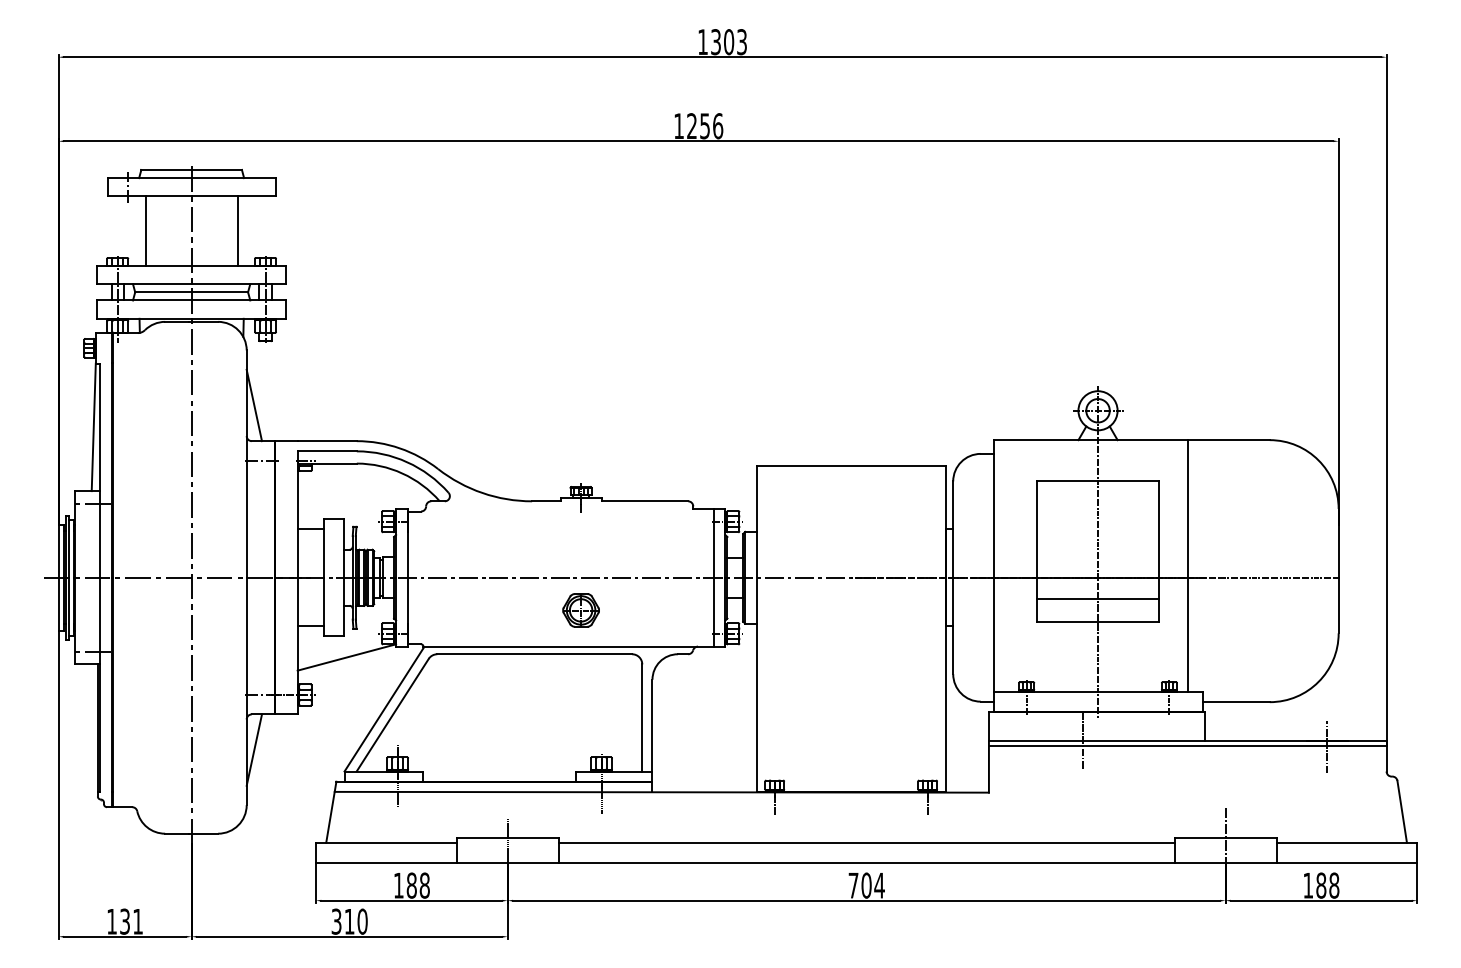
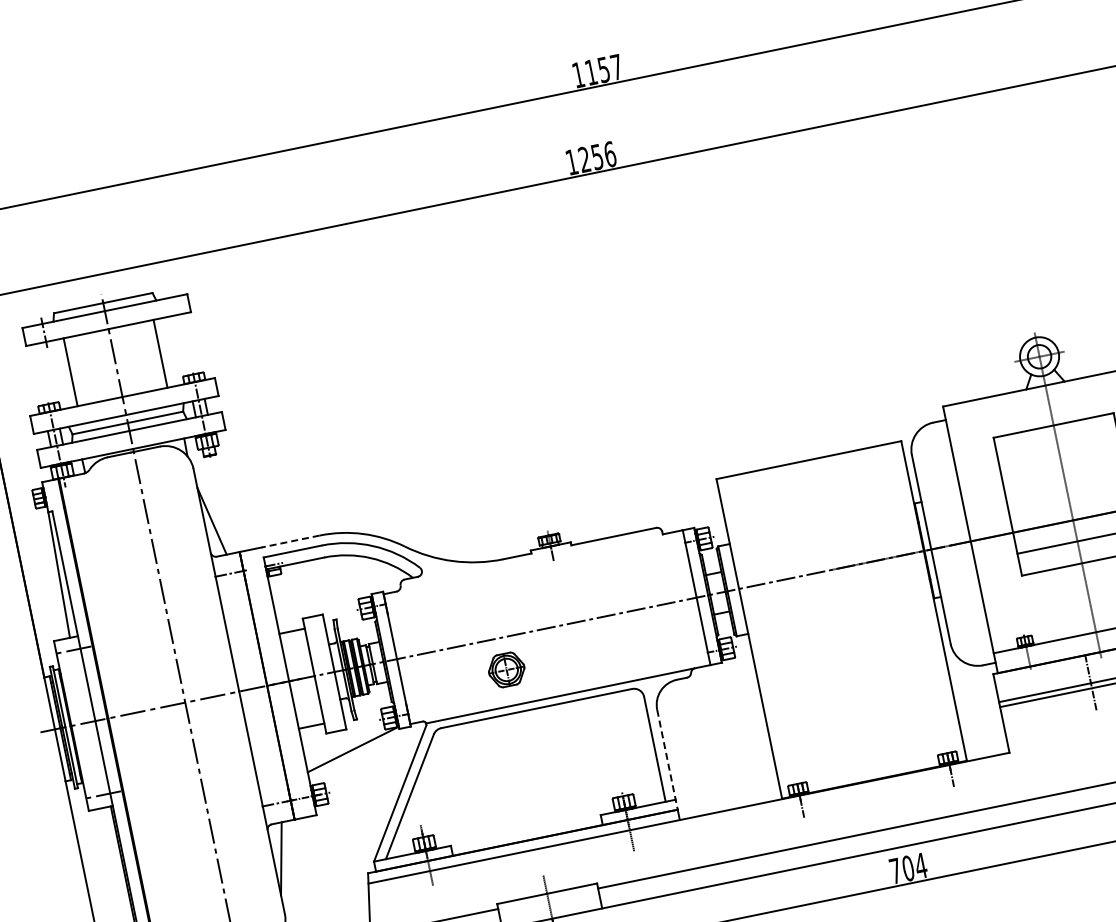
text: (728, 42) -> (603, 70), 1303 -> 1157
line: (327, 441) -> (290, 541), solid -> dashed
part: (580, 610) -> (506, 670), moved
line: (652, 730) -> (667, 759), solid -> dashed

